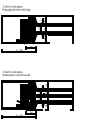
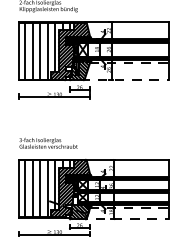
hatch: (15, 29) -> (46, 50), added
hatch: (15, 94) -> (46, 187), added

